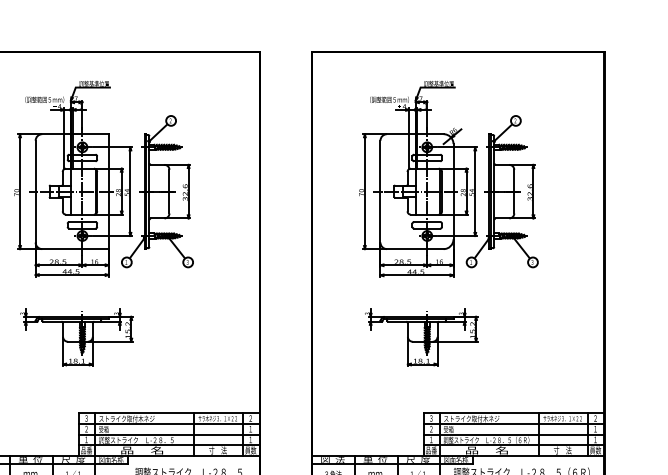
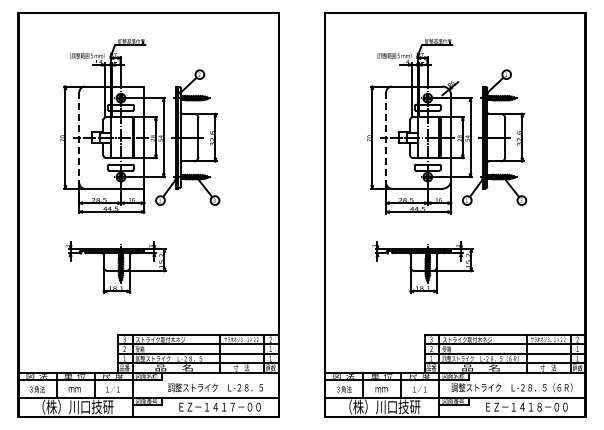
line: (35, 192) -> (79, 138), solid -> dashed
line: (380, 192) -> (386, 138), solid -> dashed

